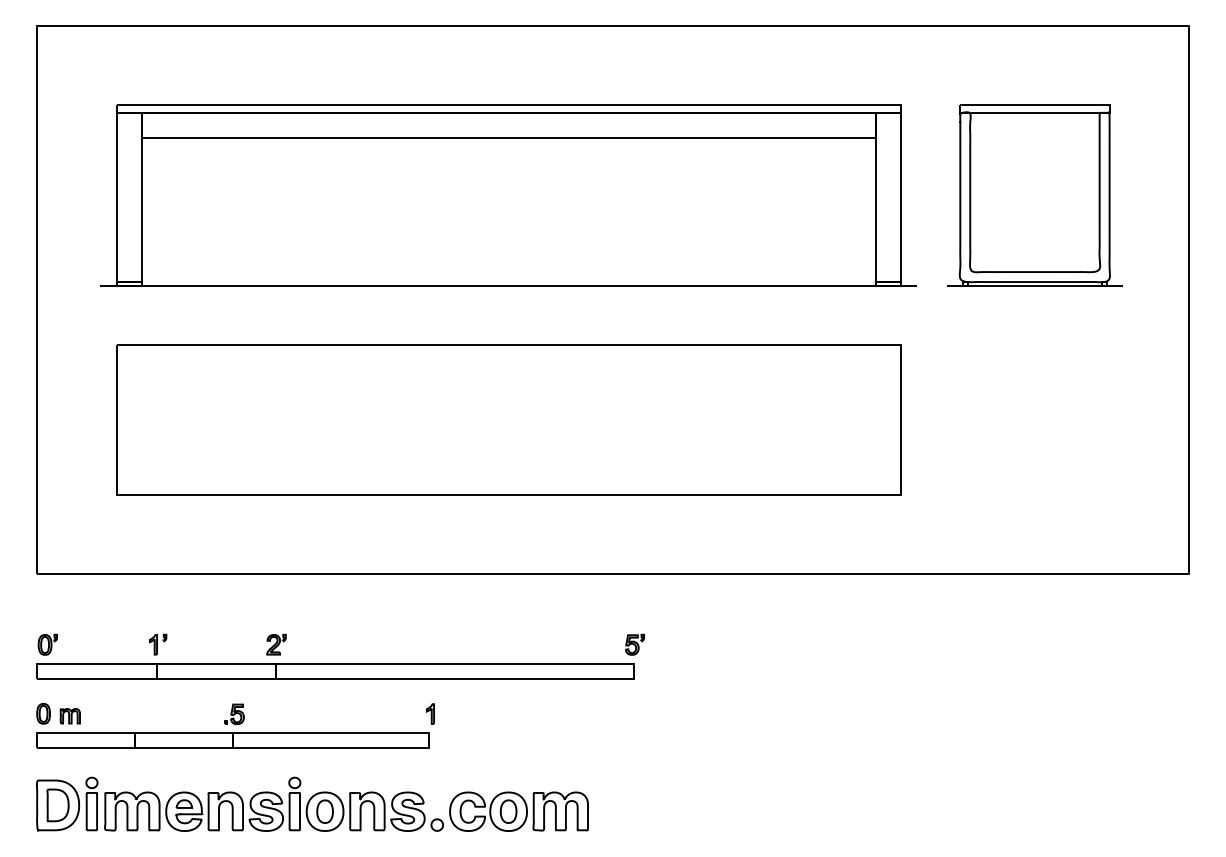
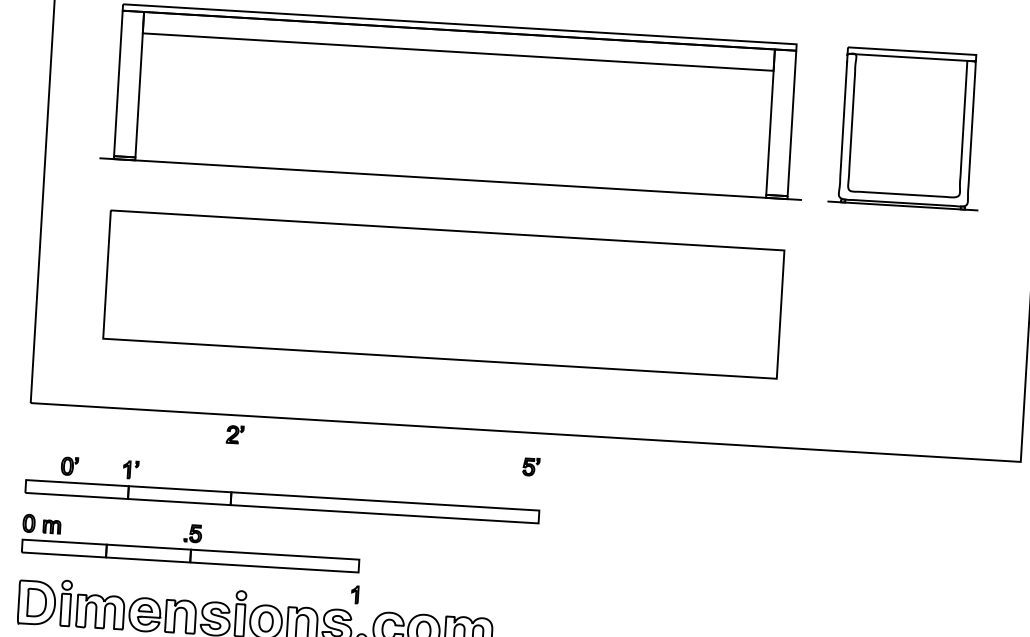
part: (47, 644) -> (69, 466), moved
part: (276, 644) -> (235, 434), moved
part: (634, 644) -> (530, 466), moved
part: (430, 713) -> (355, 594), moved

